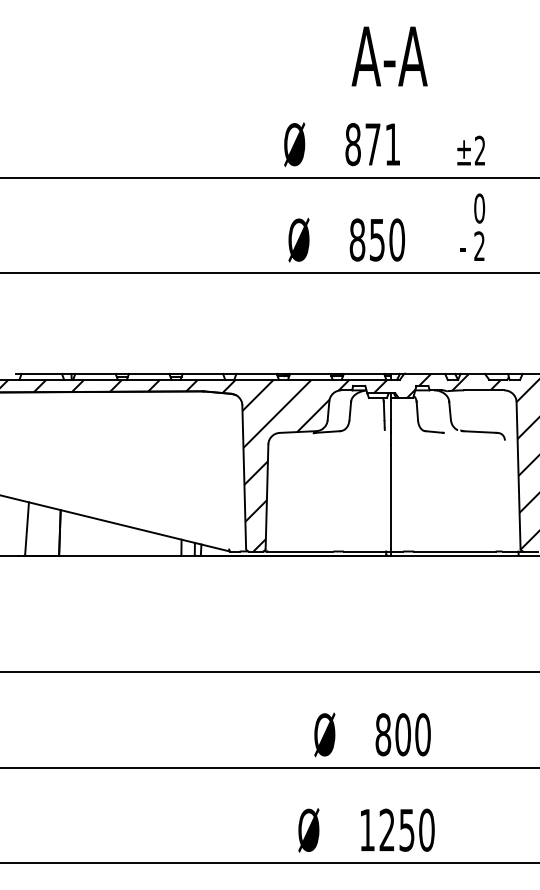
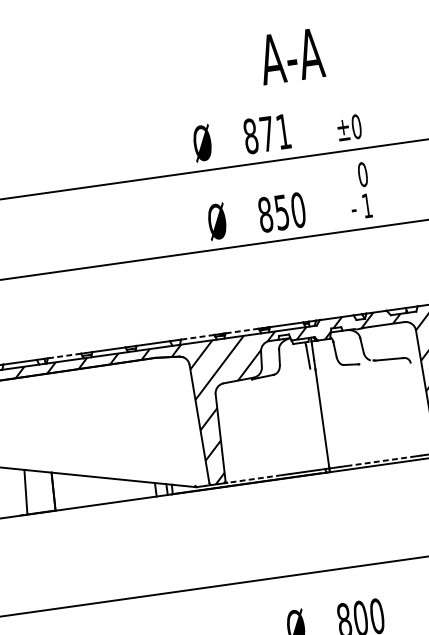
text: (389, 56) -> (291, 56), moved
text: (479, 150) -> (356, 126), ±2 -> ±0
text: (479, 245) -> (367, 205), 2 -> 1
line: (95, 373) -> (64, 355), solid -> dashed
line: (256, 373) -> (197, 336), solid -> dashed
line: (309, 373) -> (241, 330), solid -> dashed
line: (299, 551) -> (253, 479), solid -> dashed
line: (455, 551) -> (382, 460), solid -> dashed

